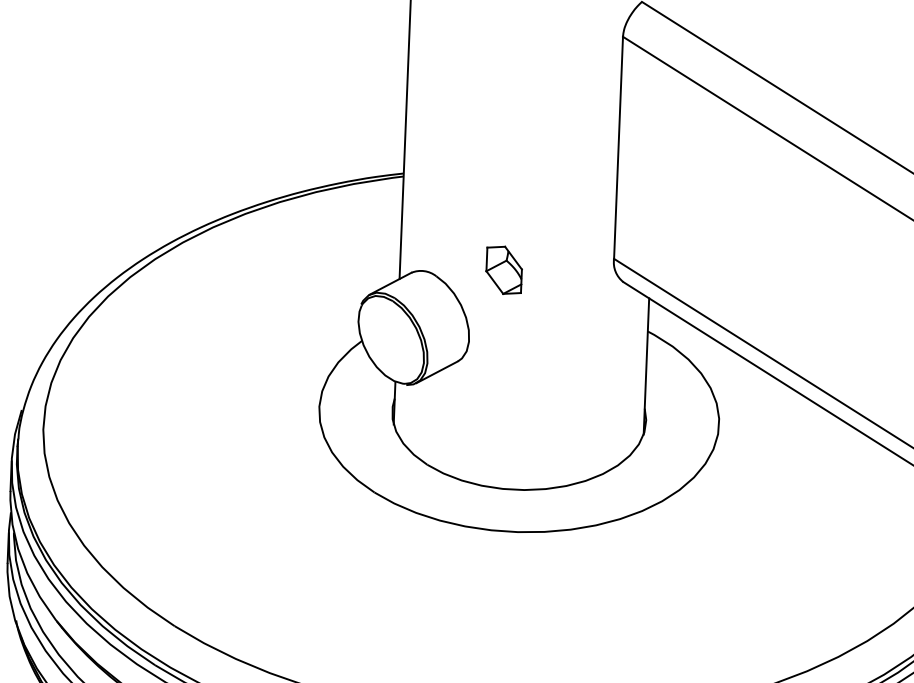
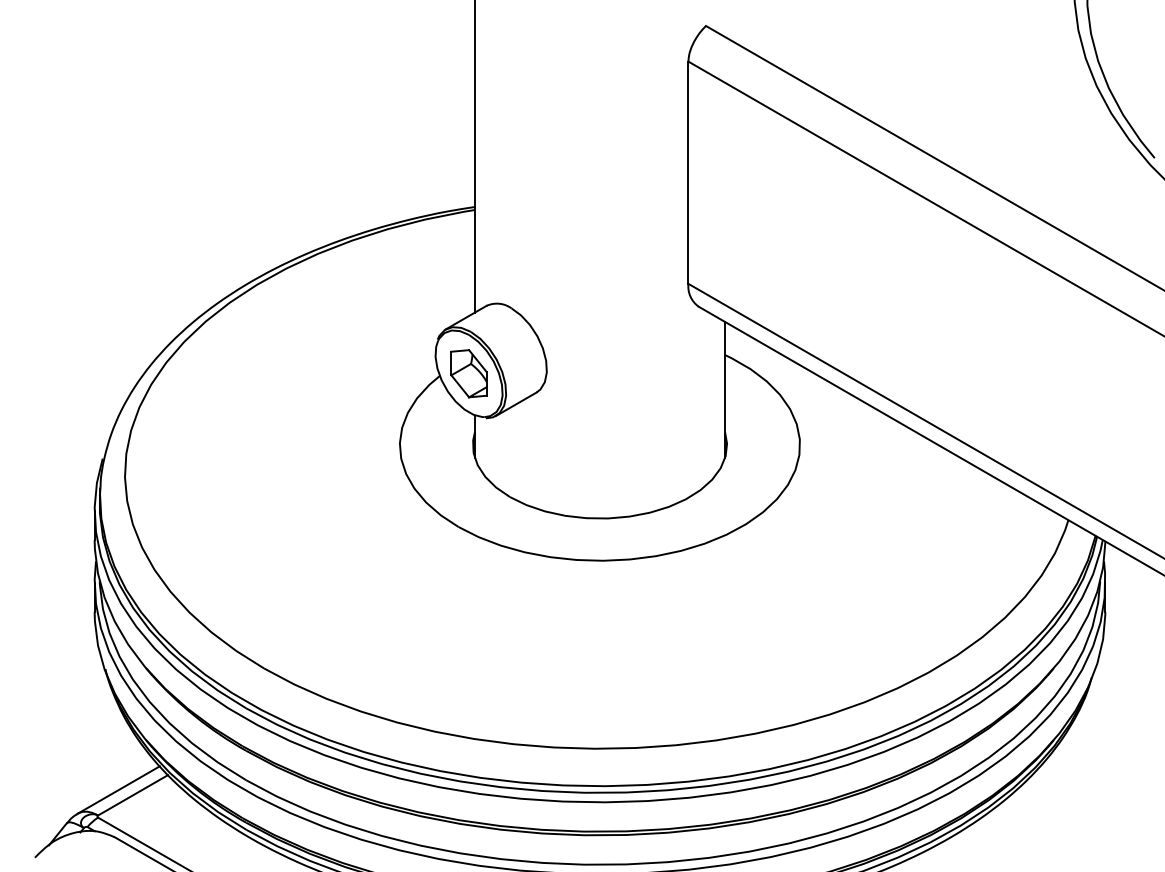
part: (503, 270) -> (468, 373), moved

